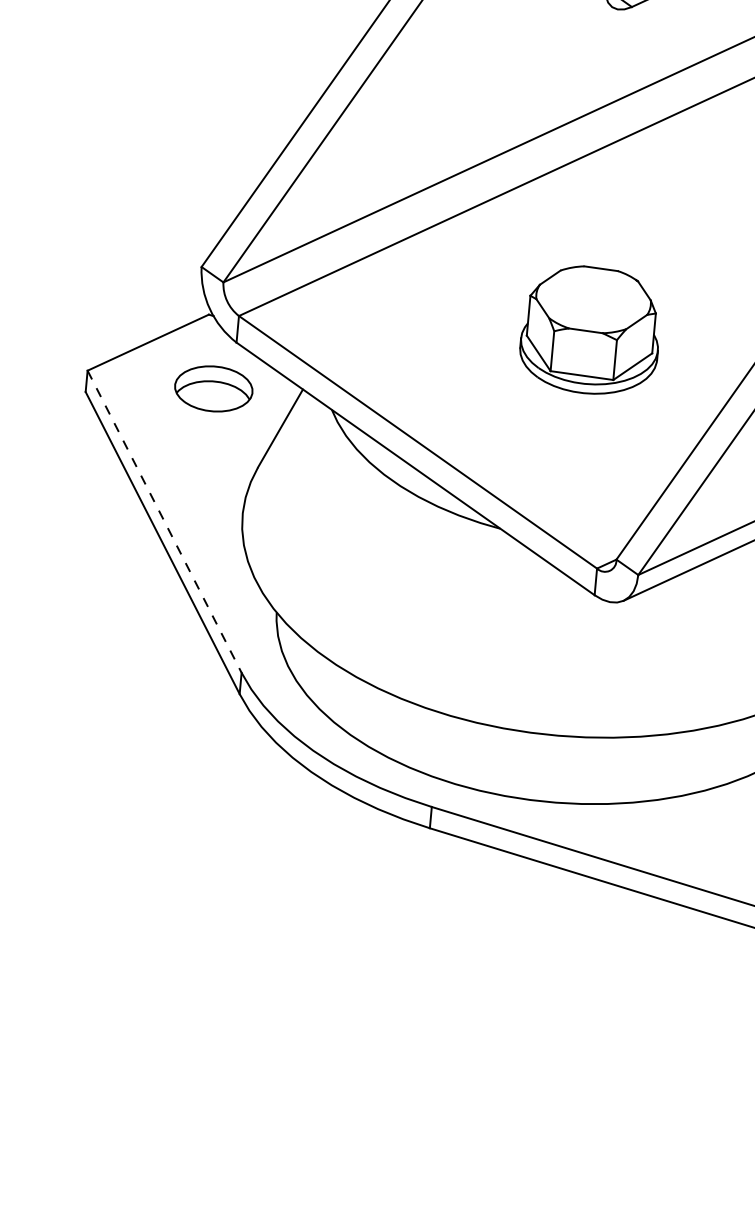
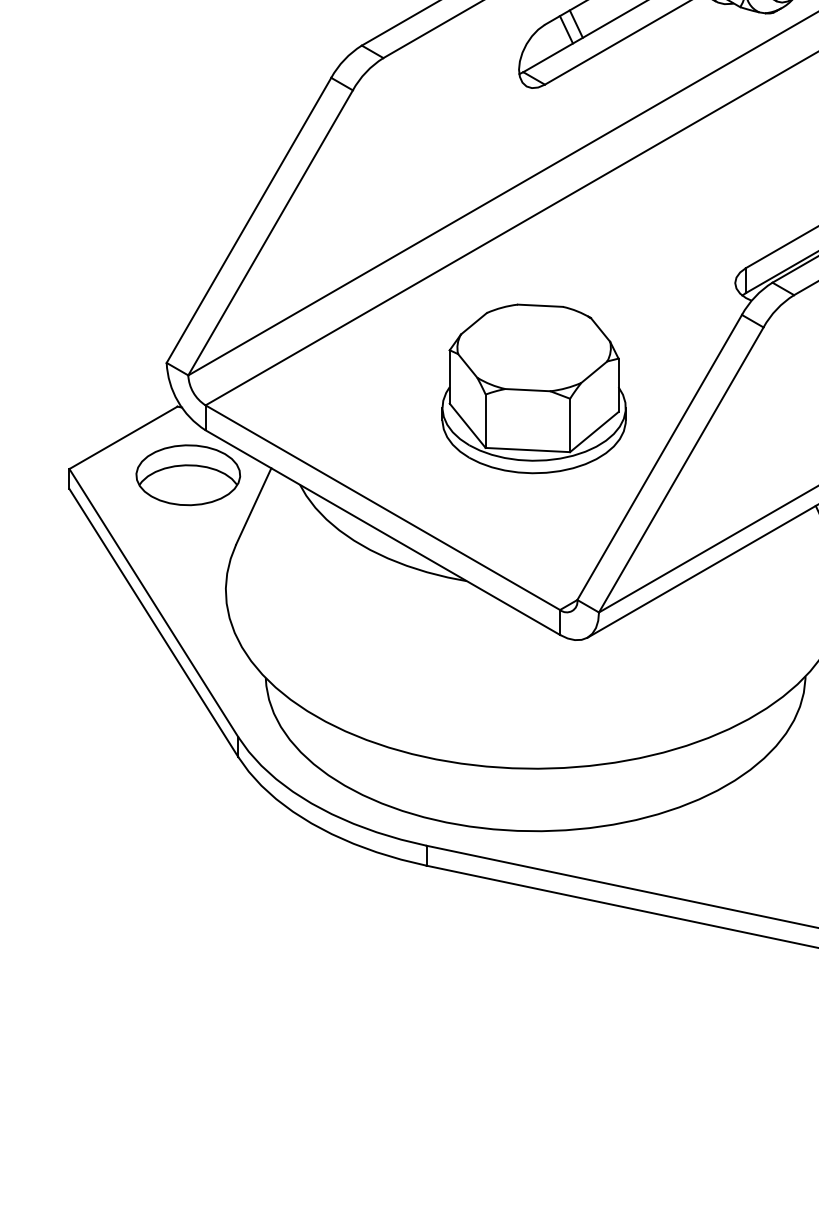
part: (590, 329) -> (533, 388), size x1.43
part: (213, 389) -> (188, 475), size x1.43
line: (165, 522) -> (154, 603), dashed -> solid

